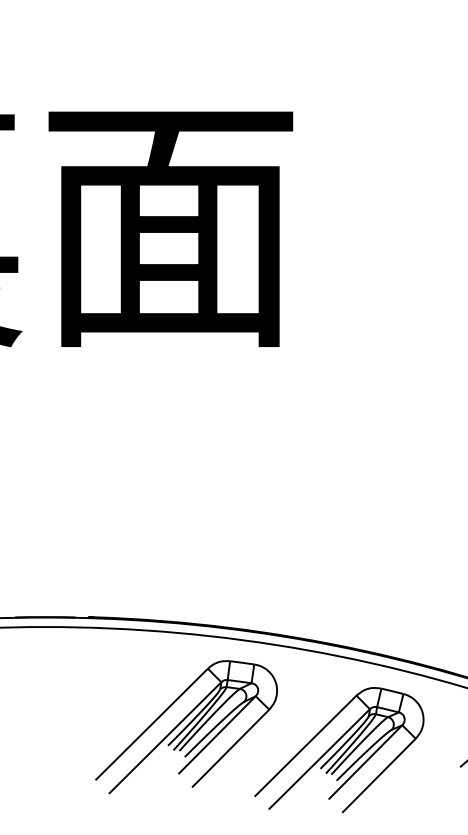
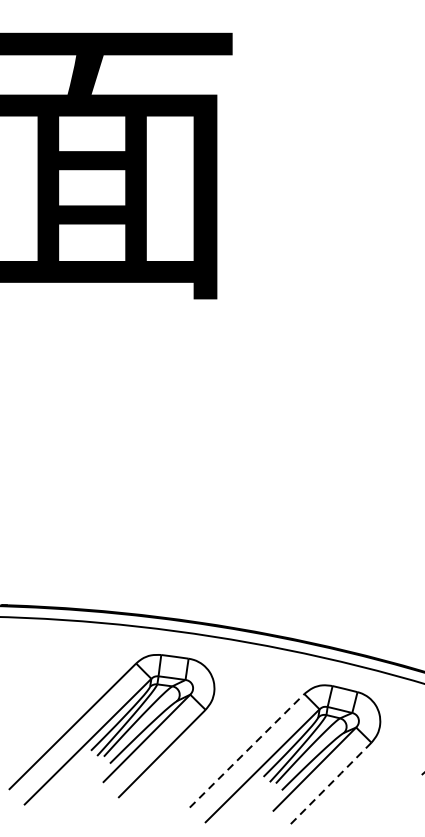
line: (306, 745) -> (247, 750), solid -> dashed
line: (379, 775) -> (330, 784), solid -> dashed

